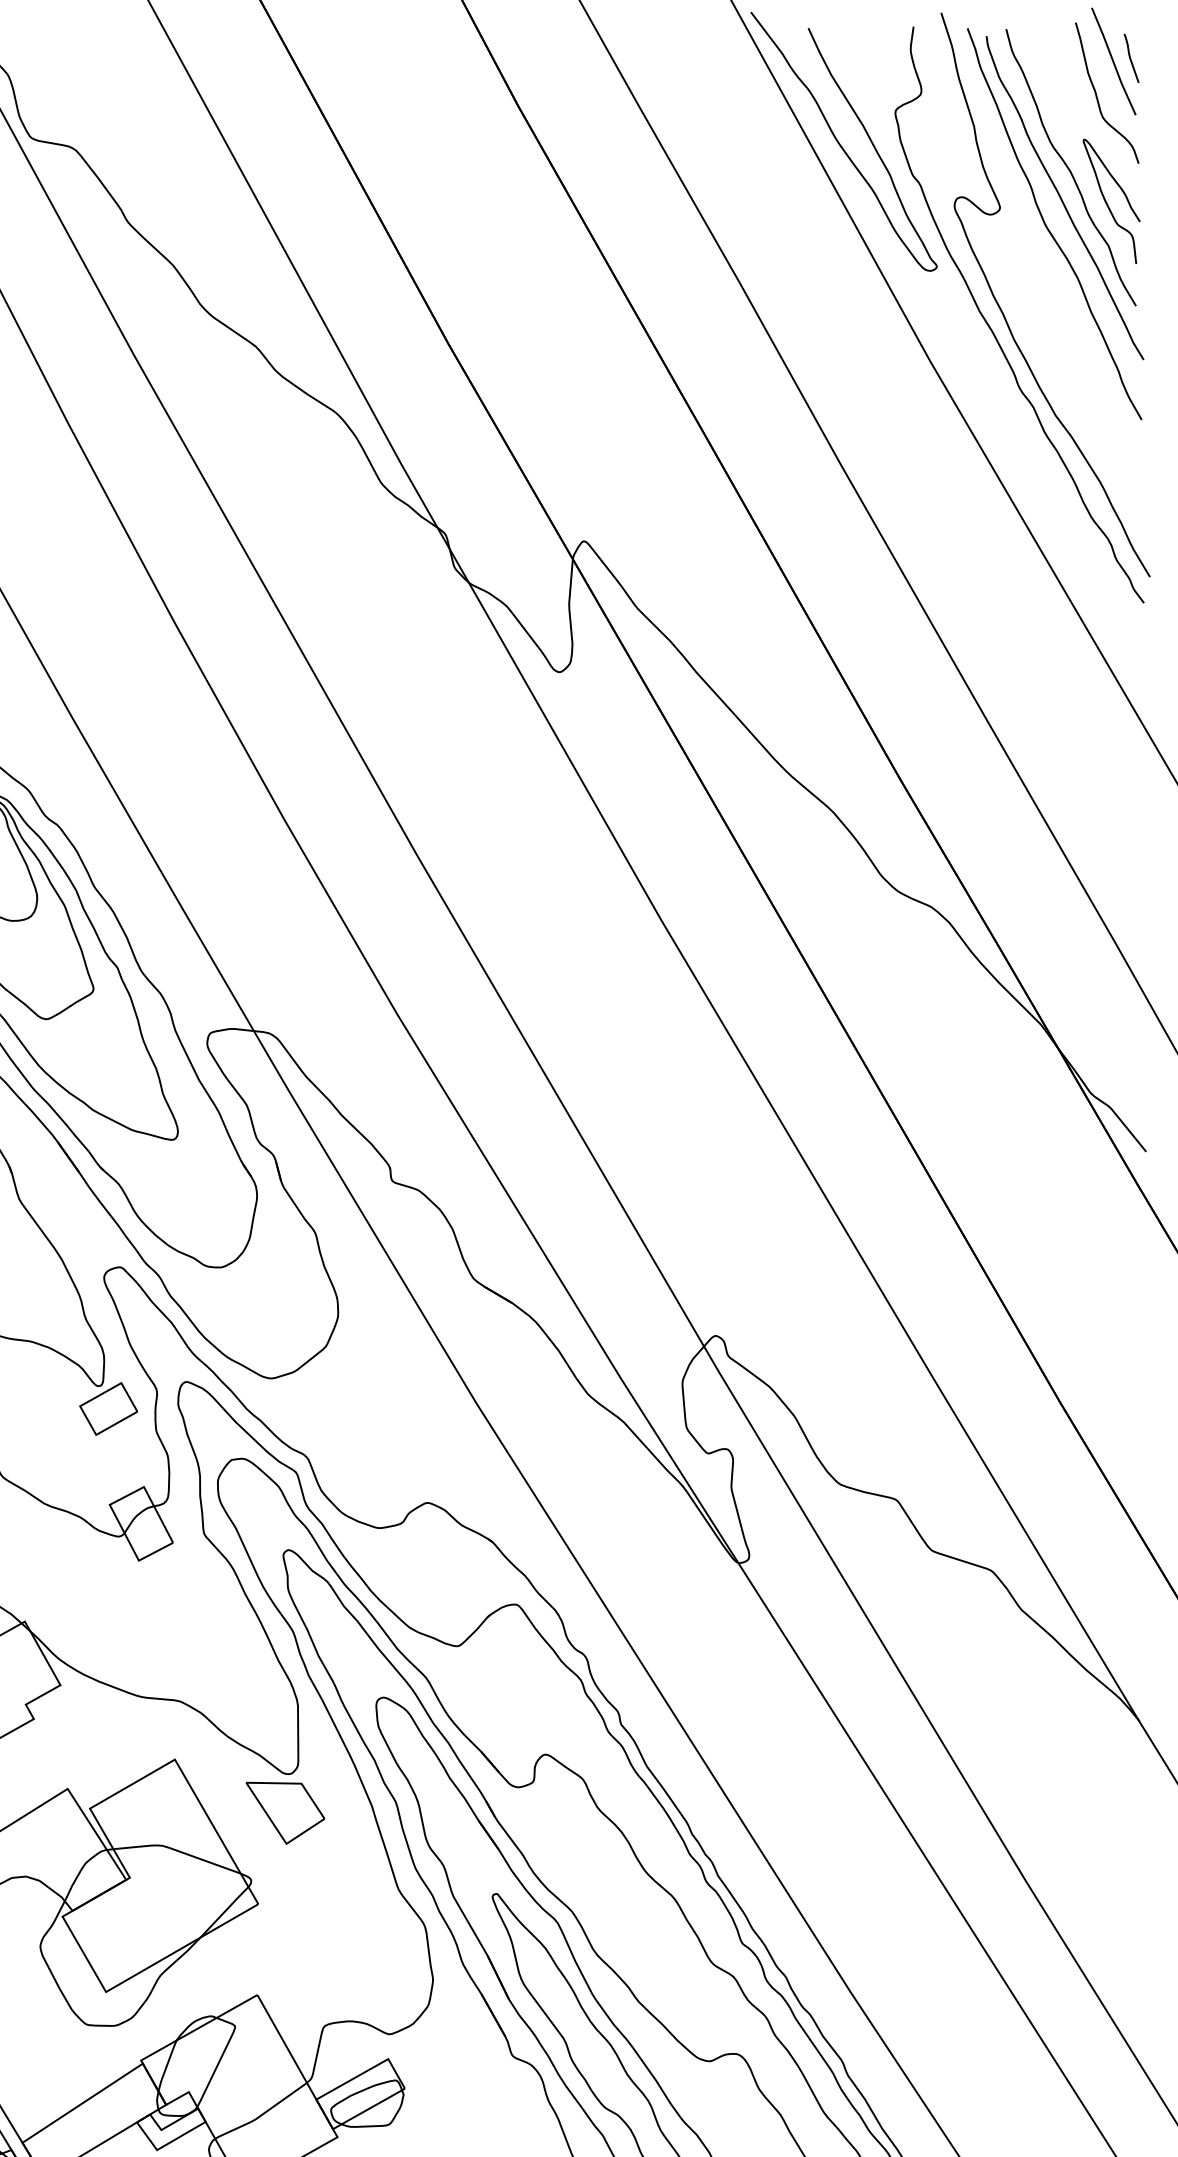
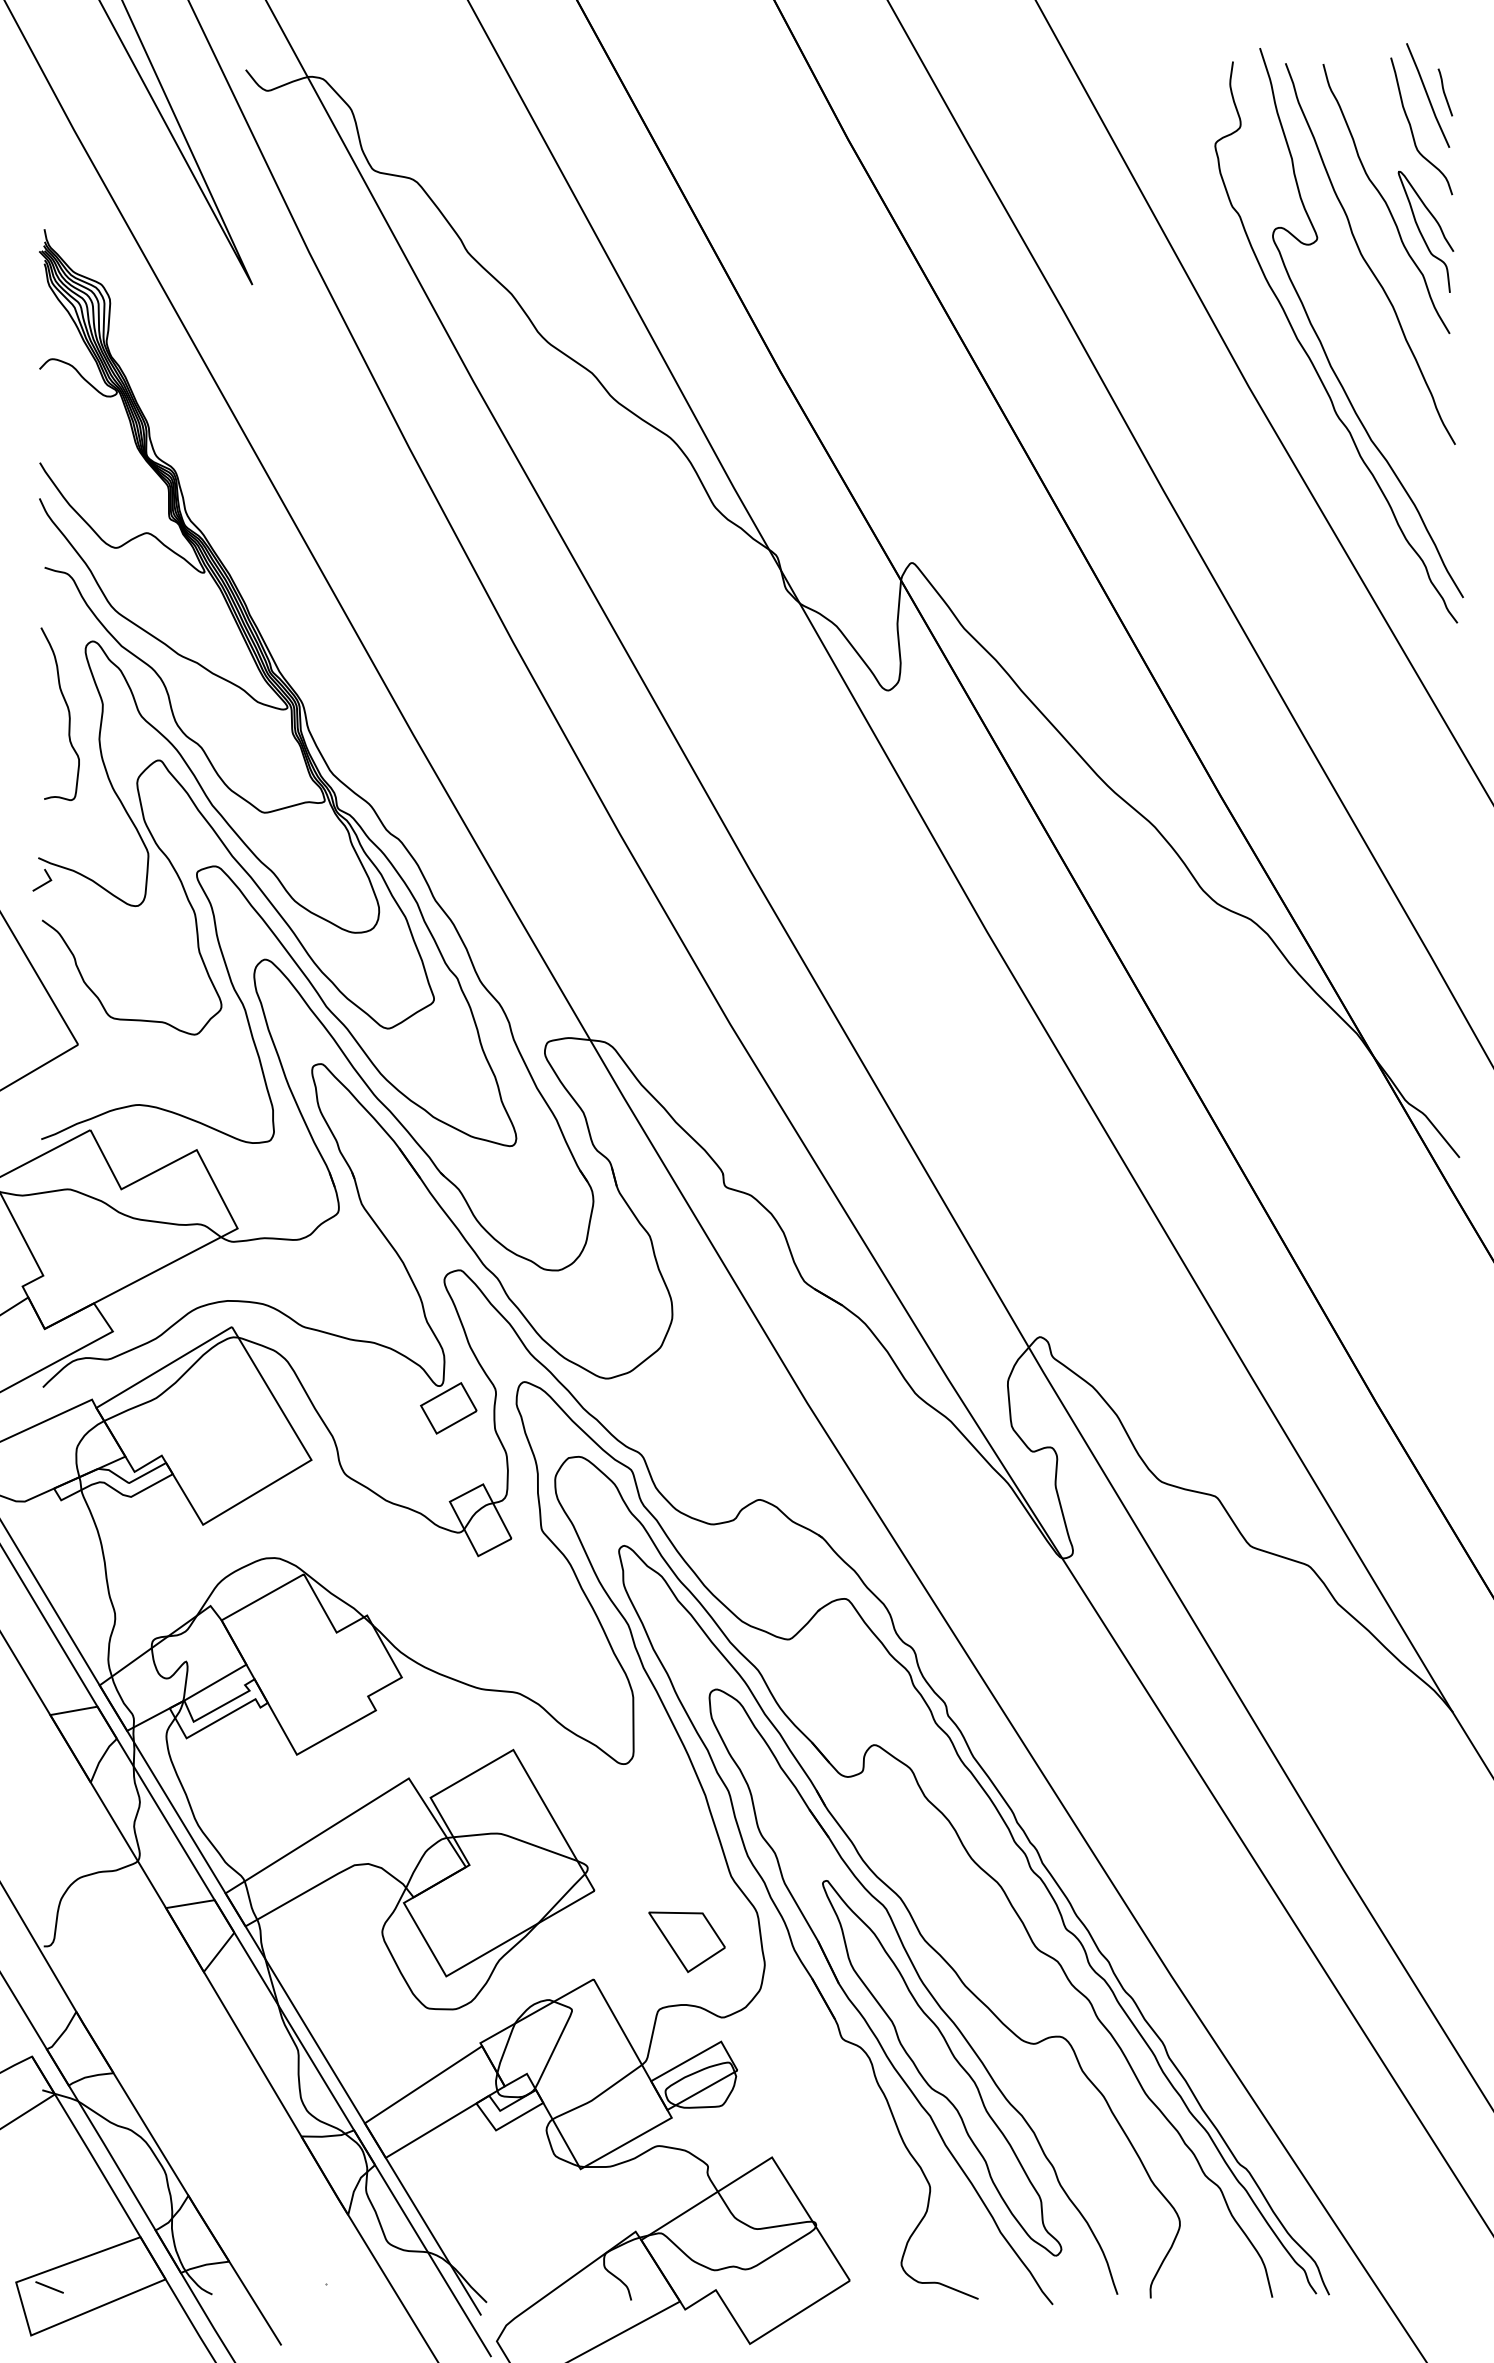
curve: (841, 144) -> (1162, 176), removed
curve: (1062, 200) -> (1378, 230), removed
part: (284, 1812) -> (686, 1941), moved

